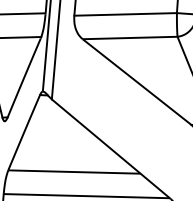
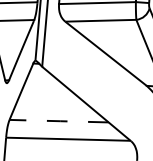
line: (73, 172) -> (58, 121), solid -> dashed

